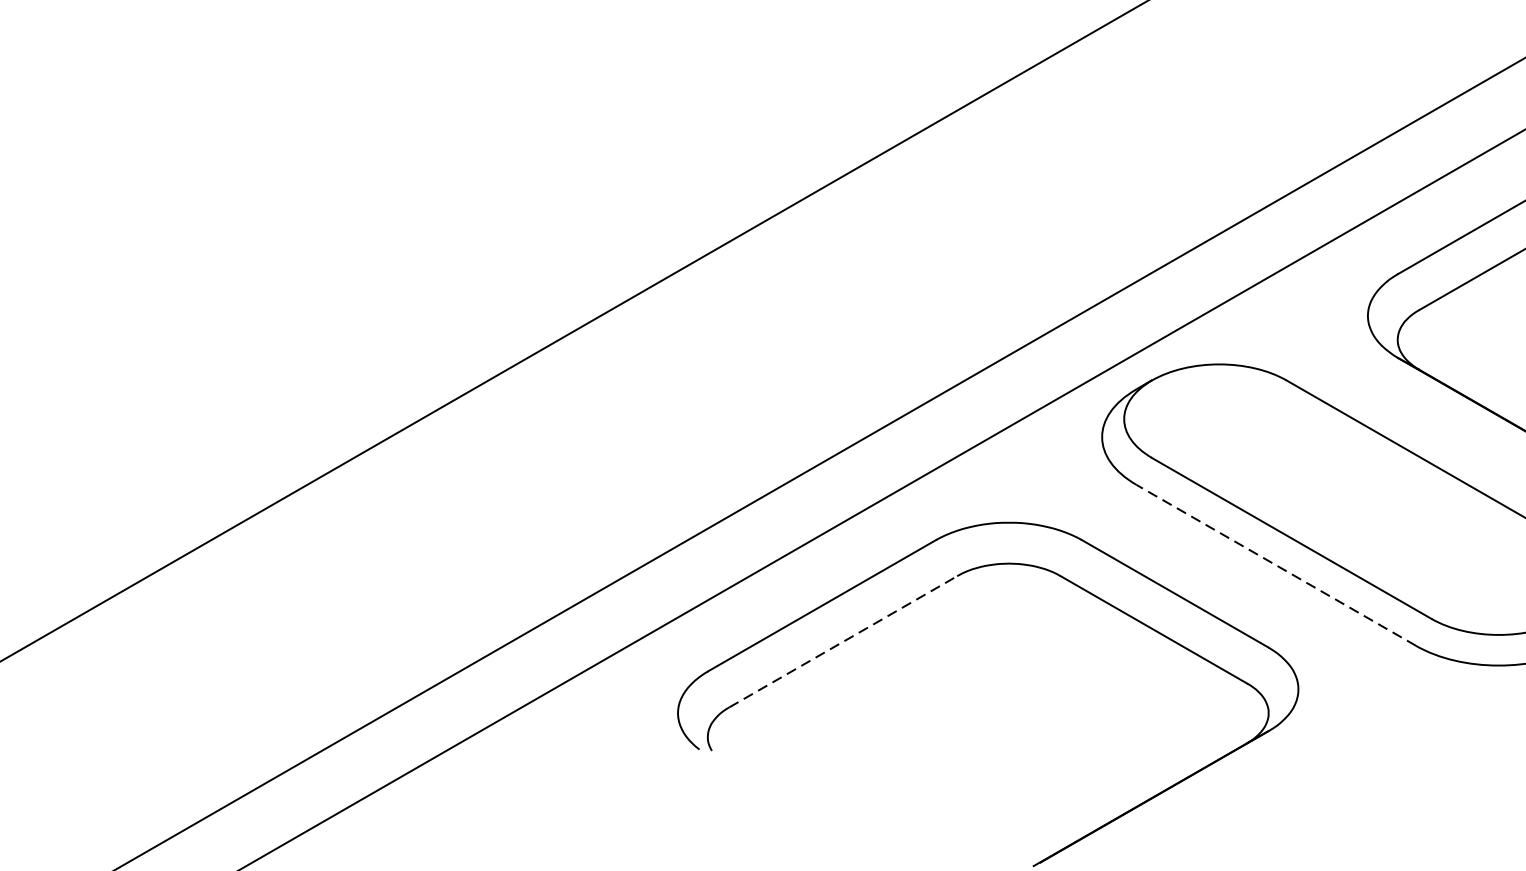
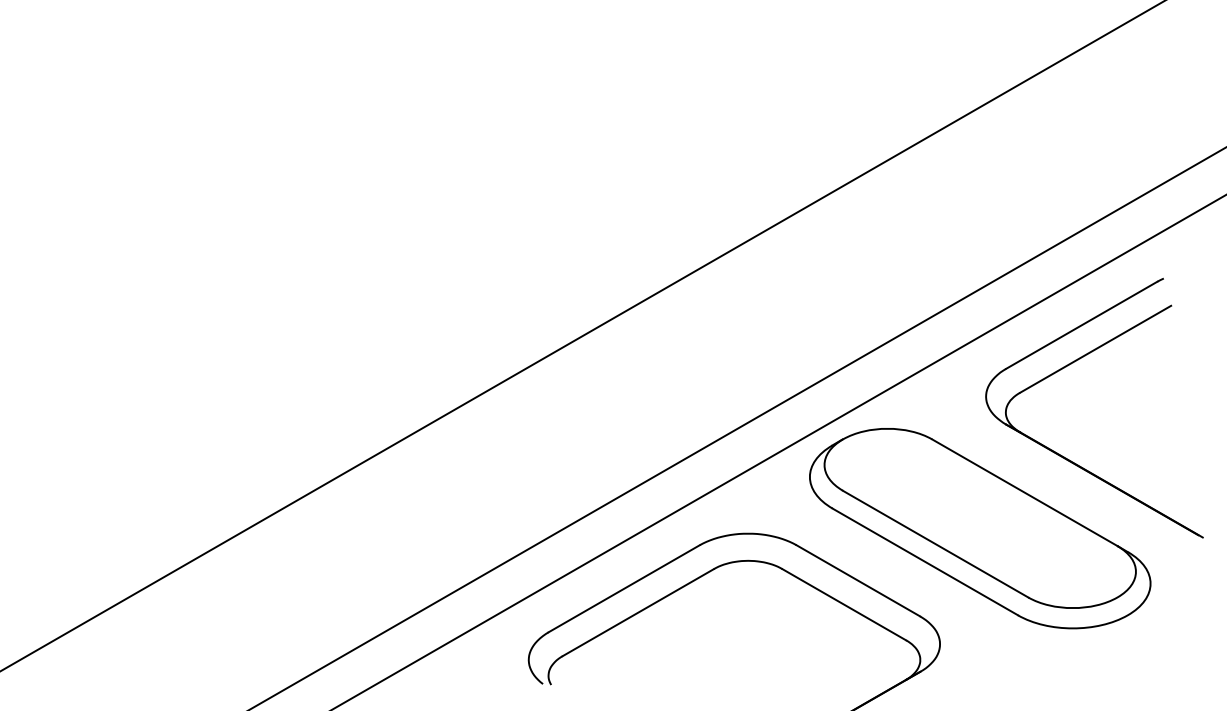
line: (1276, 564) -> (925, 561), dashed -> solid
line: (843, 641) -> (638, 612), dashed -> solid

